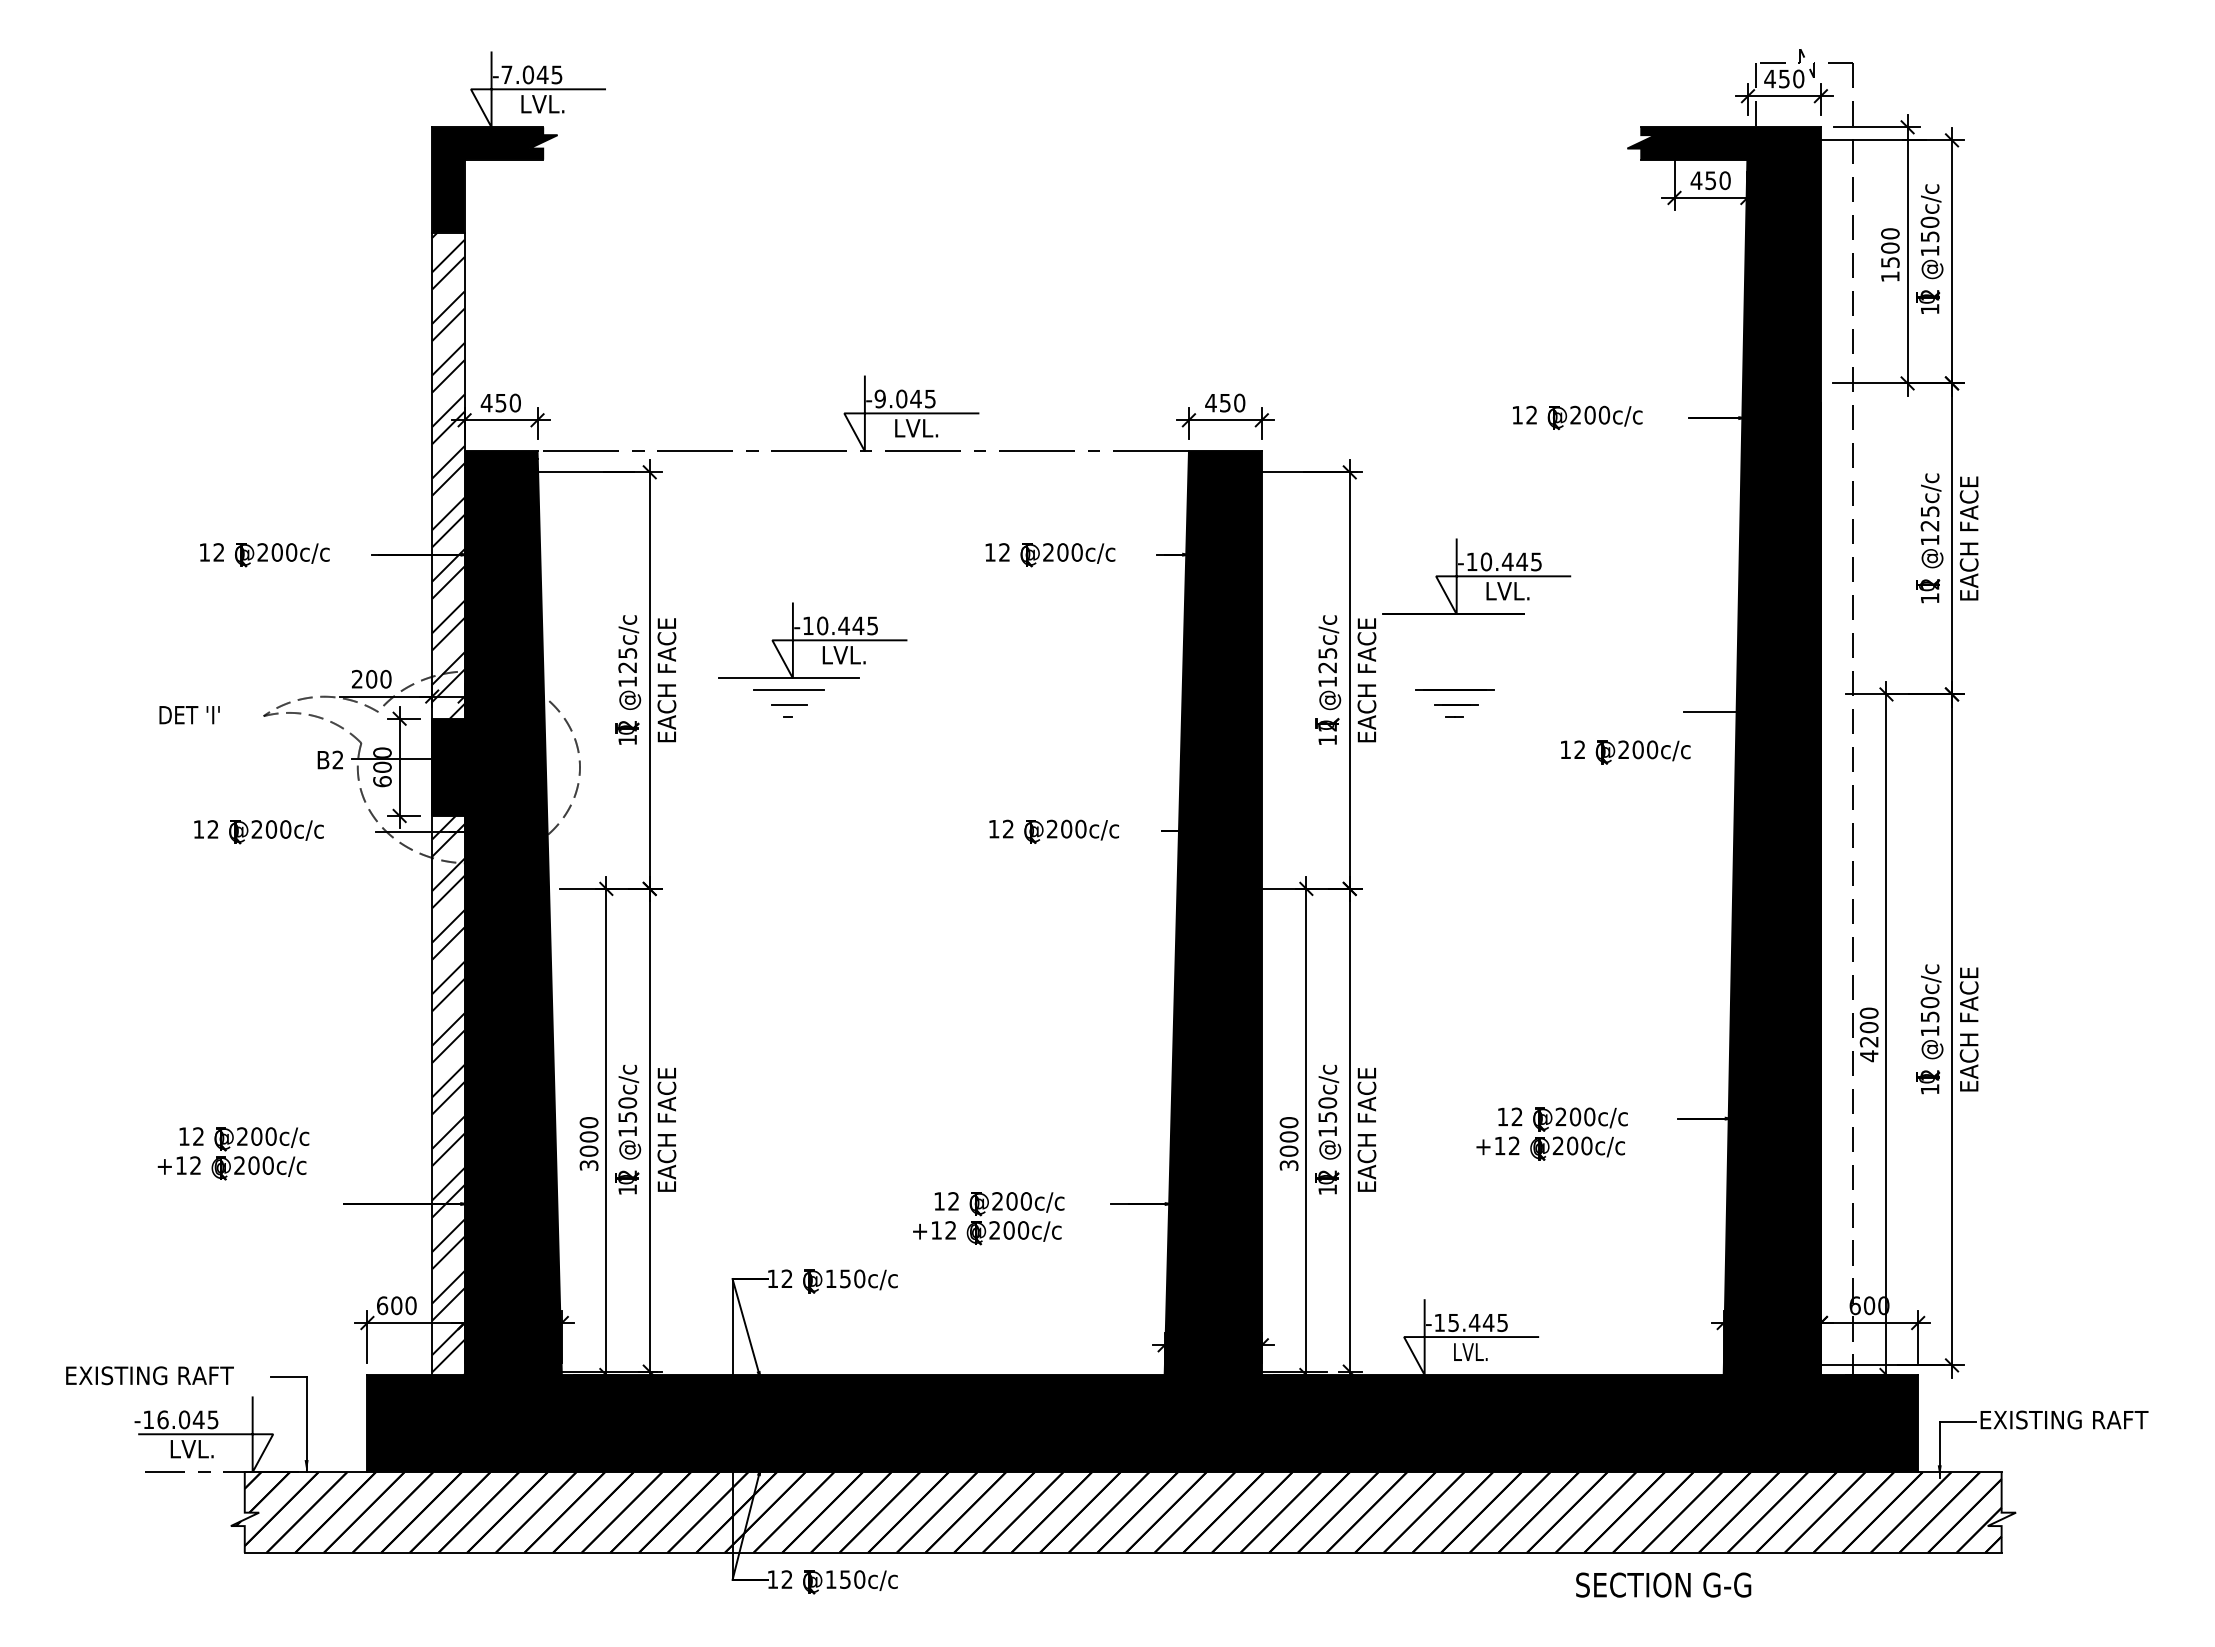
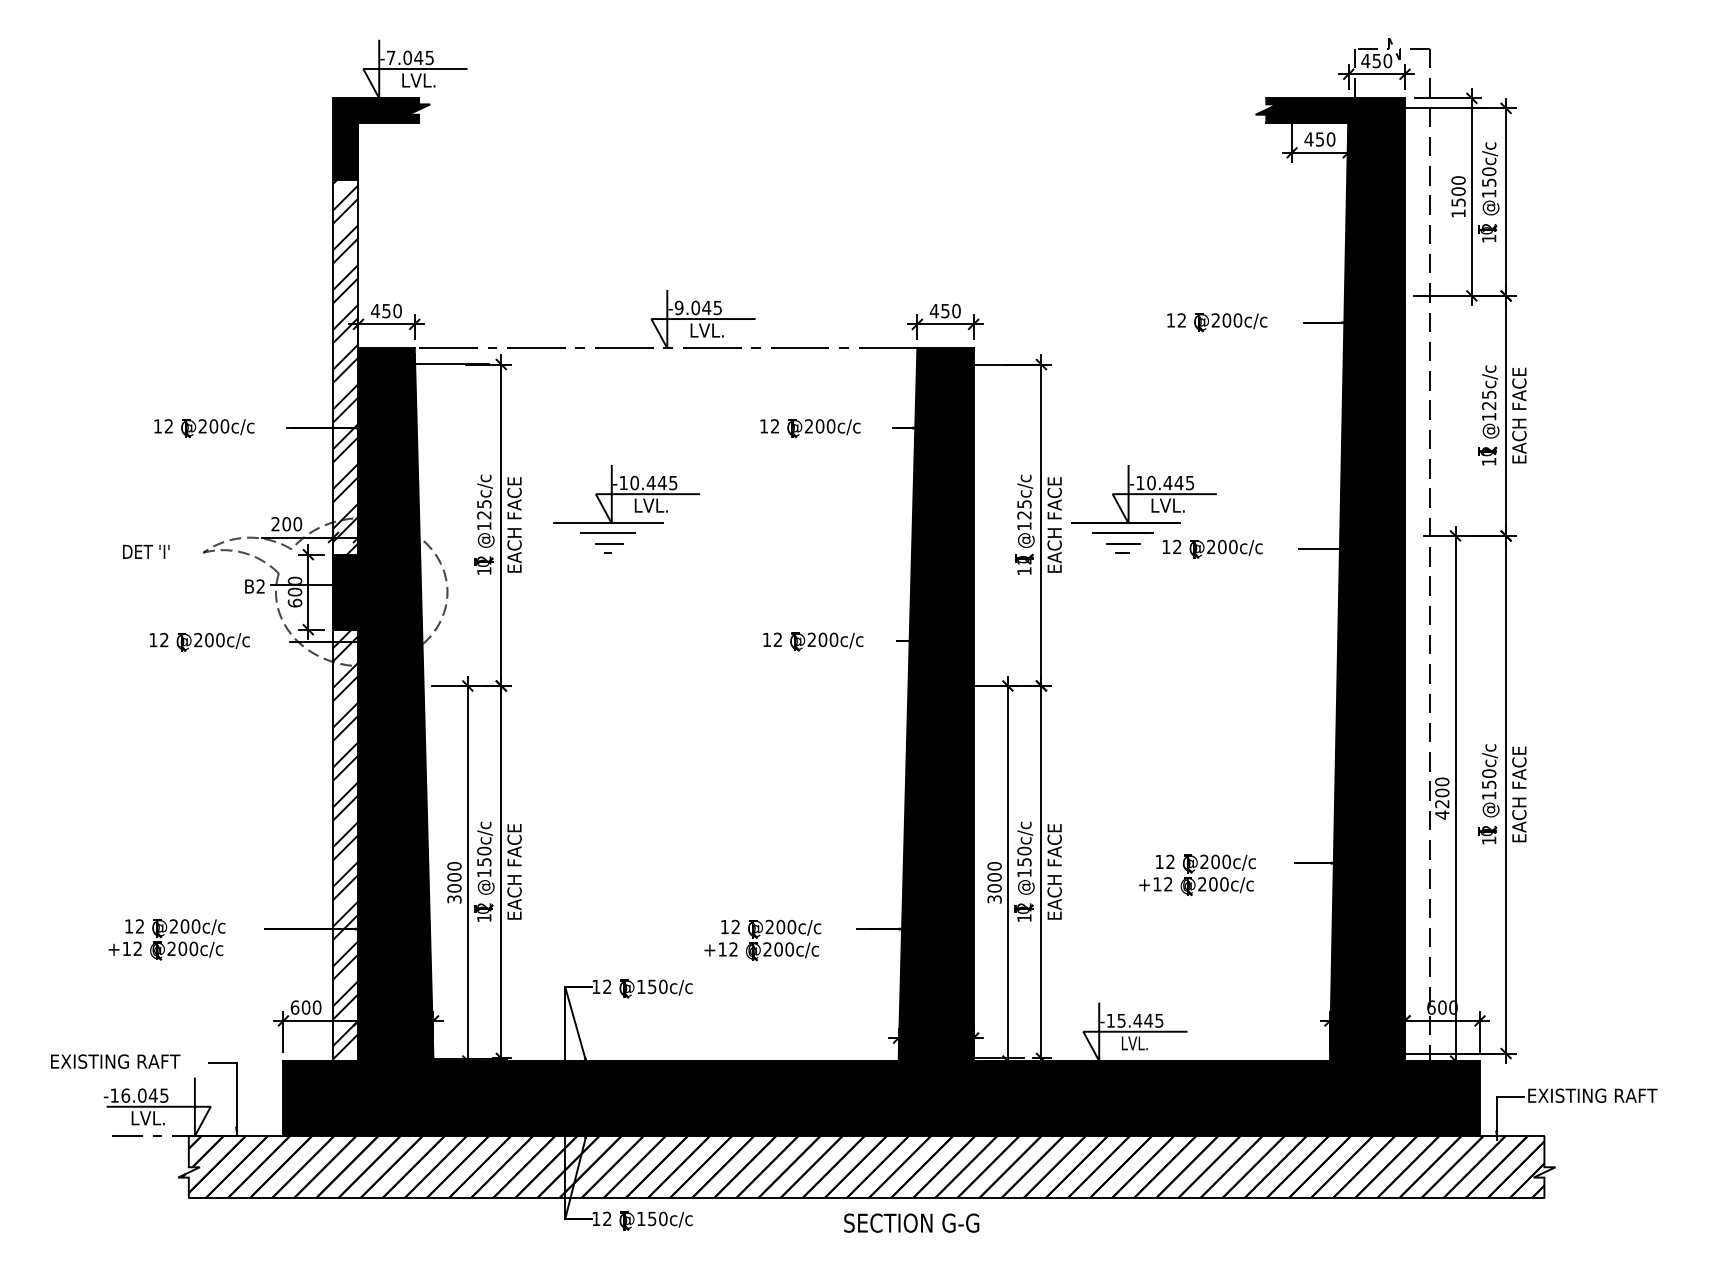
part: (1476, 576) -> (1143, 494), moved
part: (1625, 752) -> (1212, 549), moved
part: (233, 1153) -> (167, 939), moved
text: (1663, 1584) -> (911, 1222), moved

